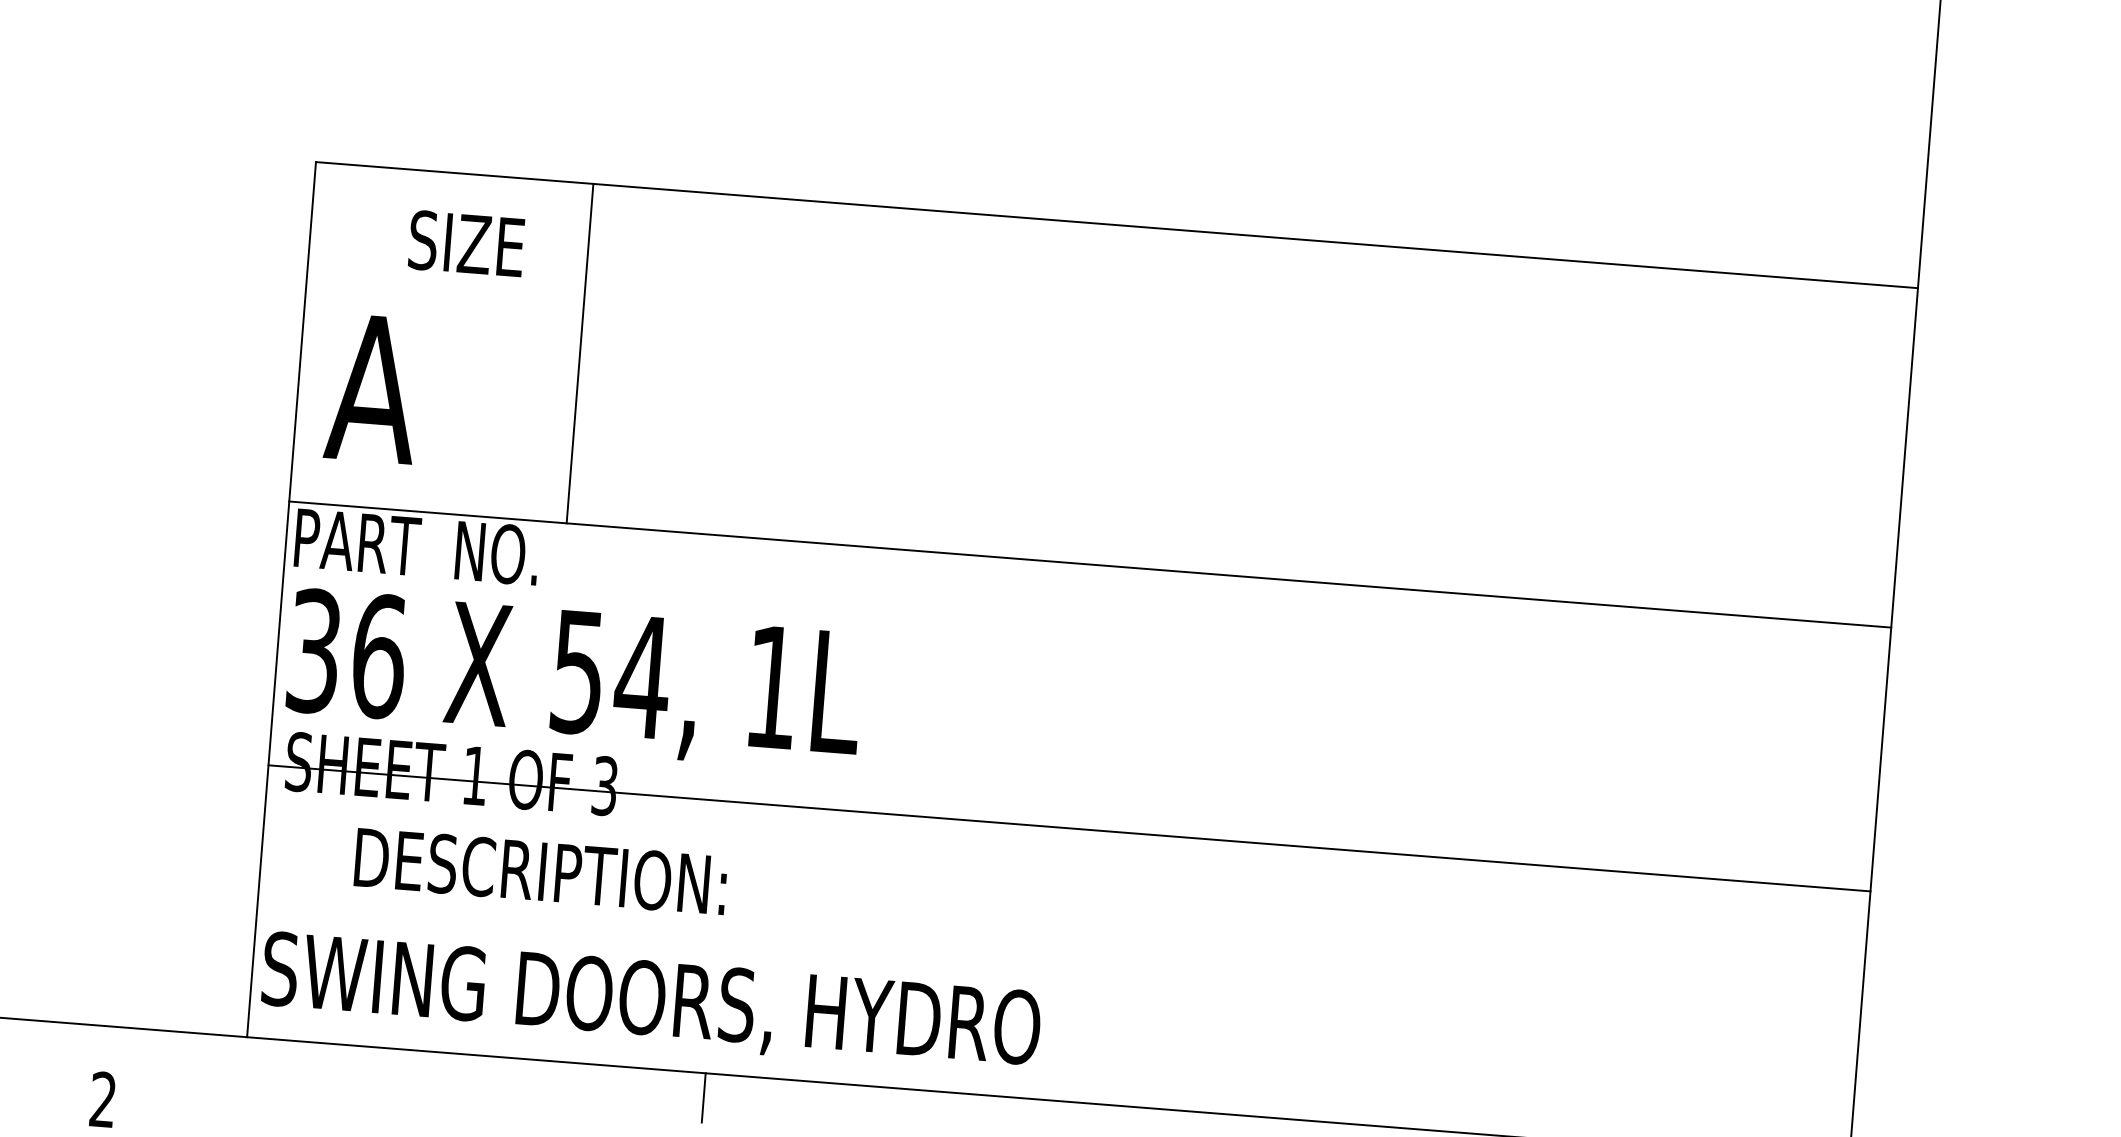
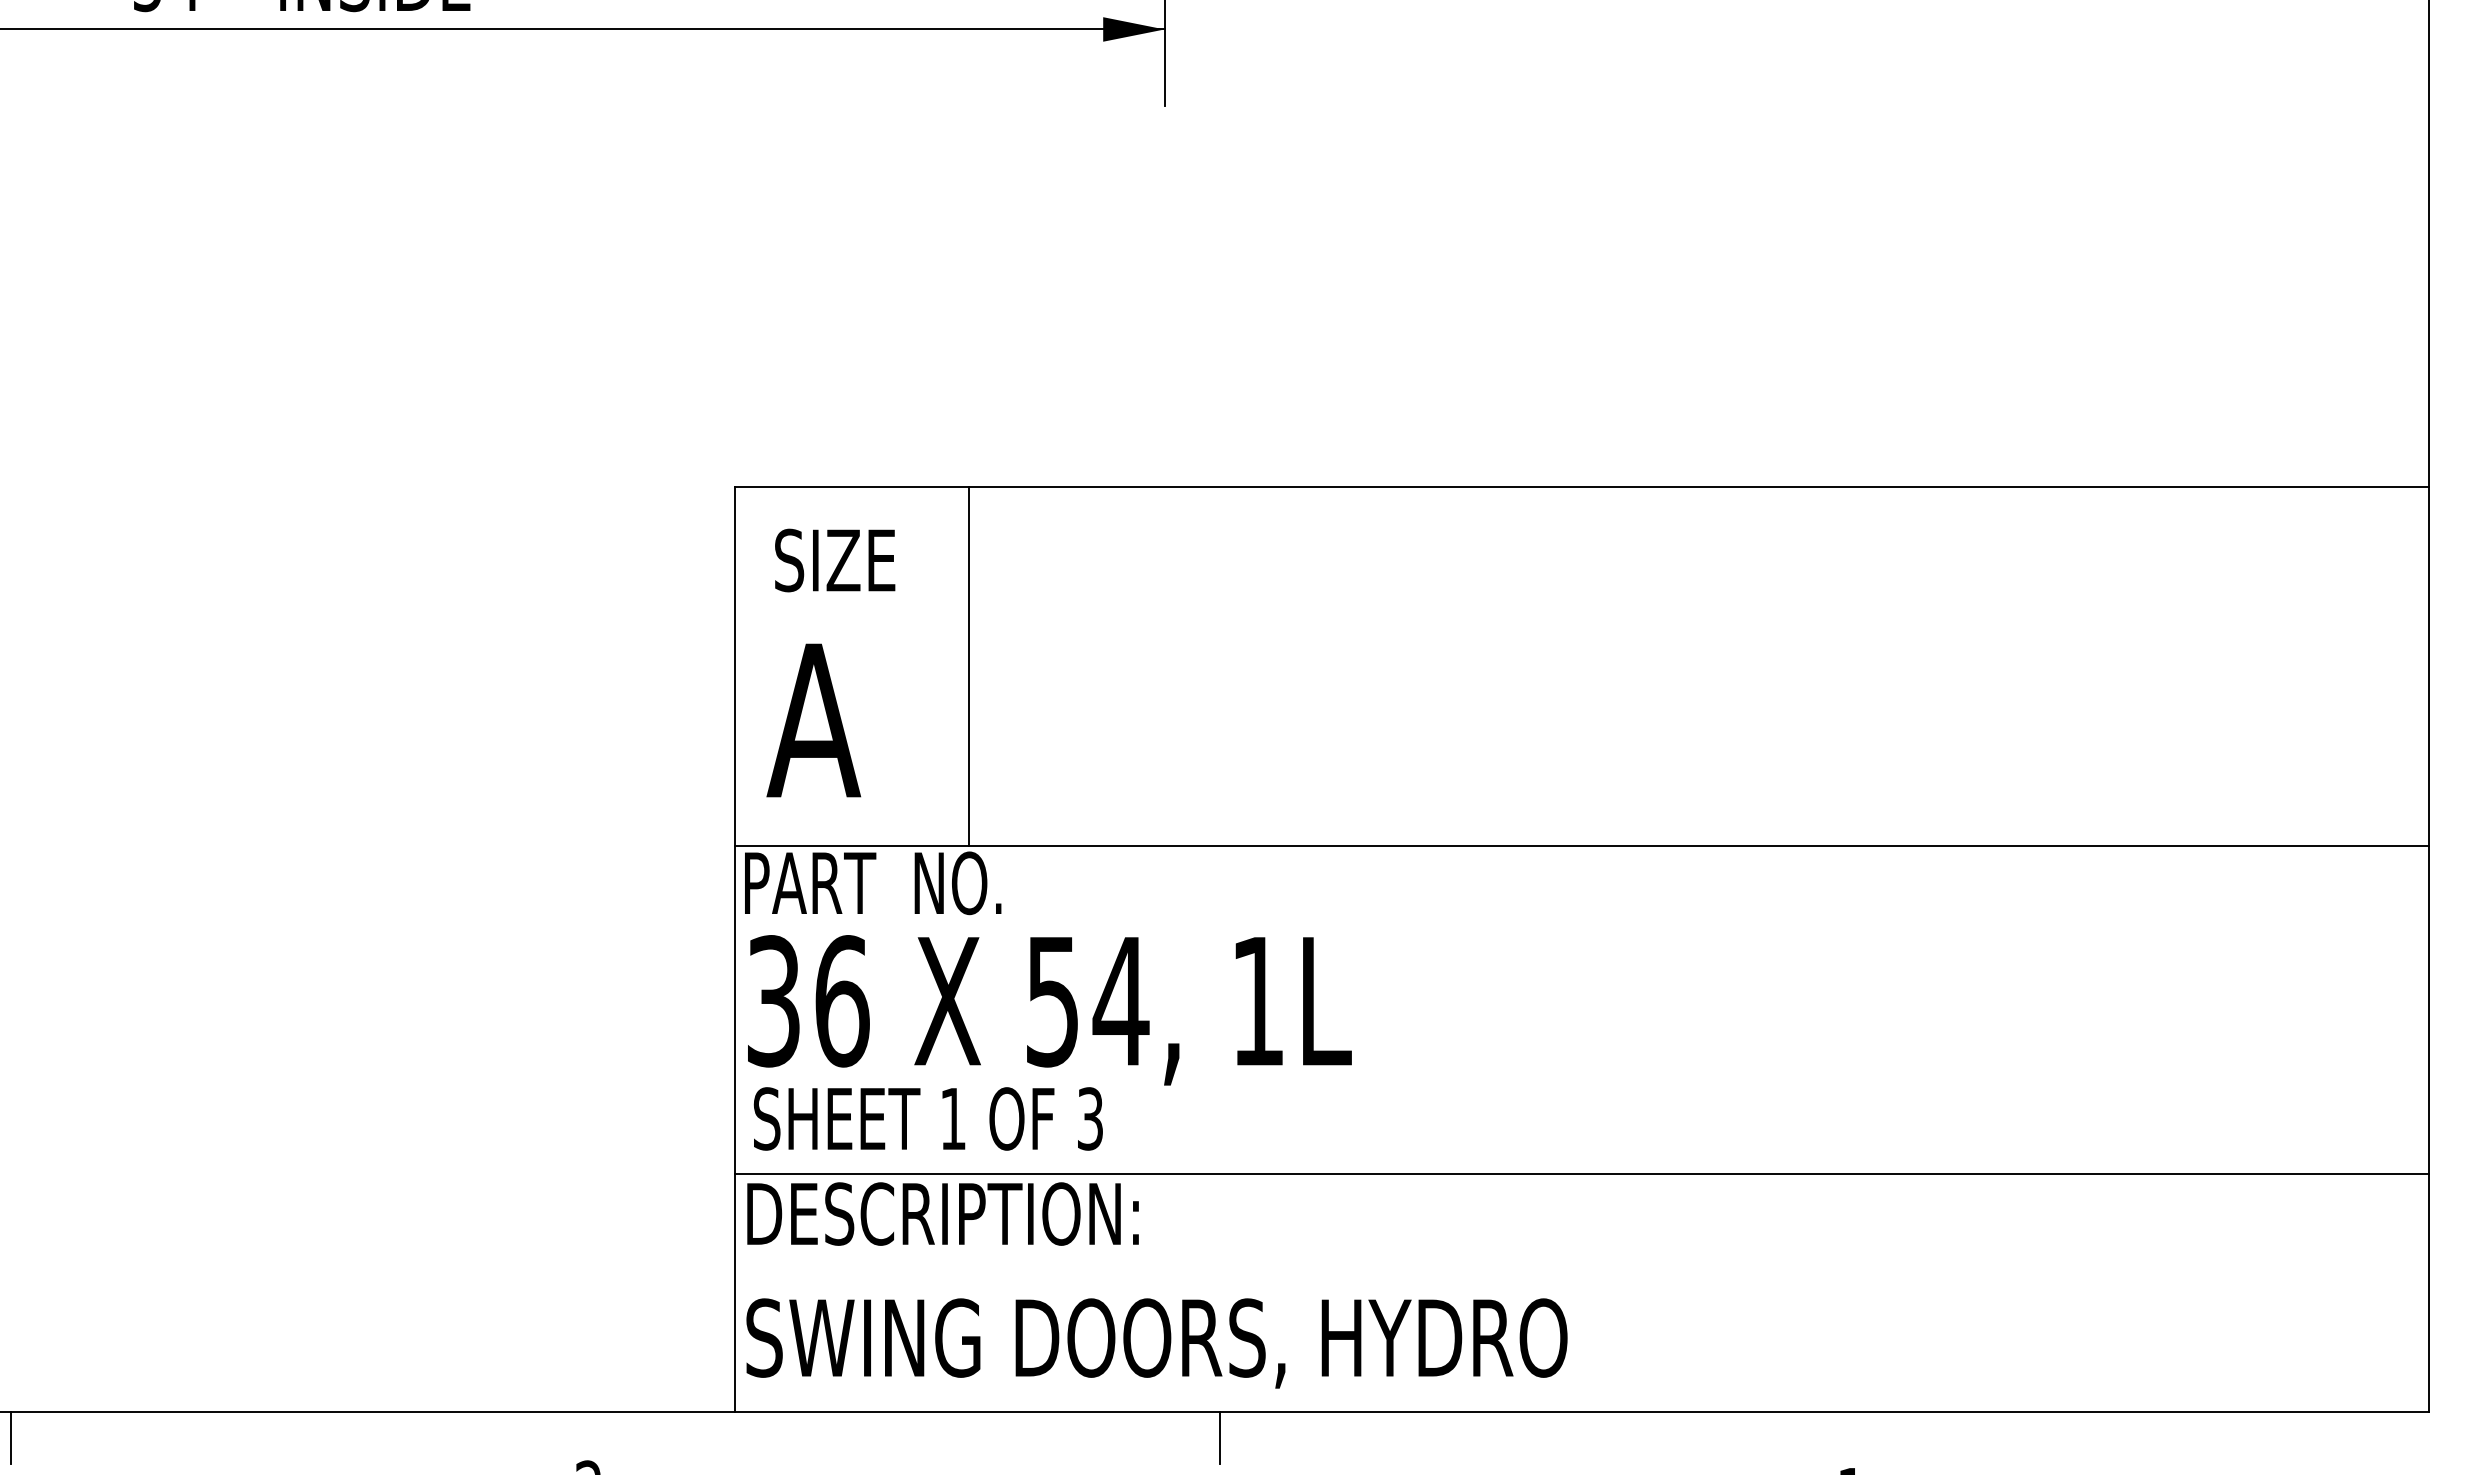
text: (466, 243) -> (835, 560), moved
line: (580, 353) -> (969, 666), moved
line: (1069, 827) -> (1581, 1173), moved
text: (540, 871) -> (942, 1213), moved

